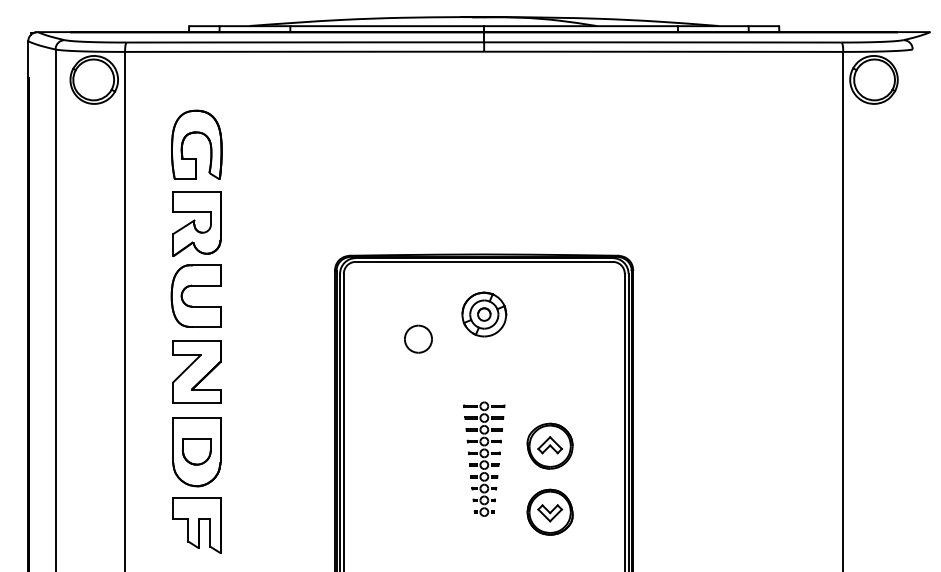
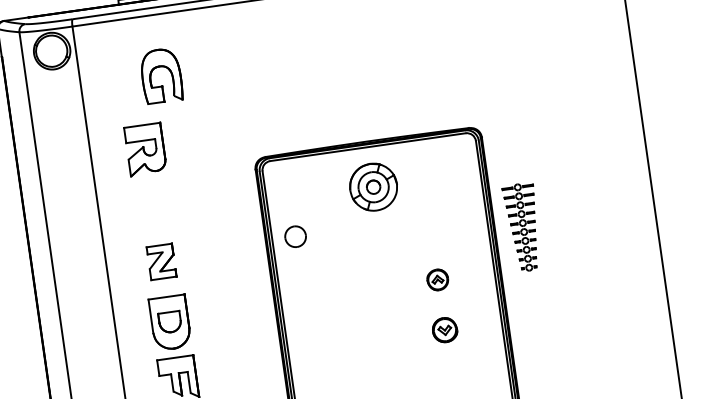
part: (196, 133) -> (159, 67), moved
part: (195, 286) -> (151, 197), removed
part: (484, 314) -> (373, 187), size x1.4
part: (418, 338) -> (295, 236), moved
part: (196, 371) -> (161, 261), size x0.7
part: (549, 445) -> (437, 279), size x0.6
part: (484, 458) -> (523, 226), moved
part: (549, 511) -> (444, 329), size x0.7

